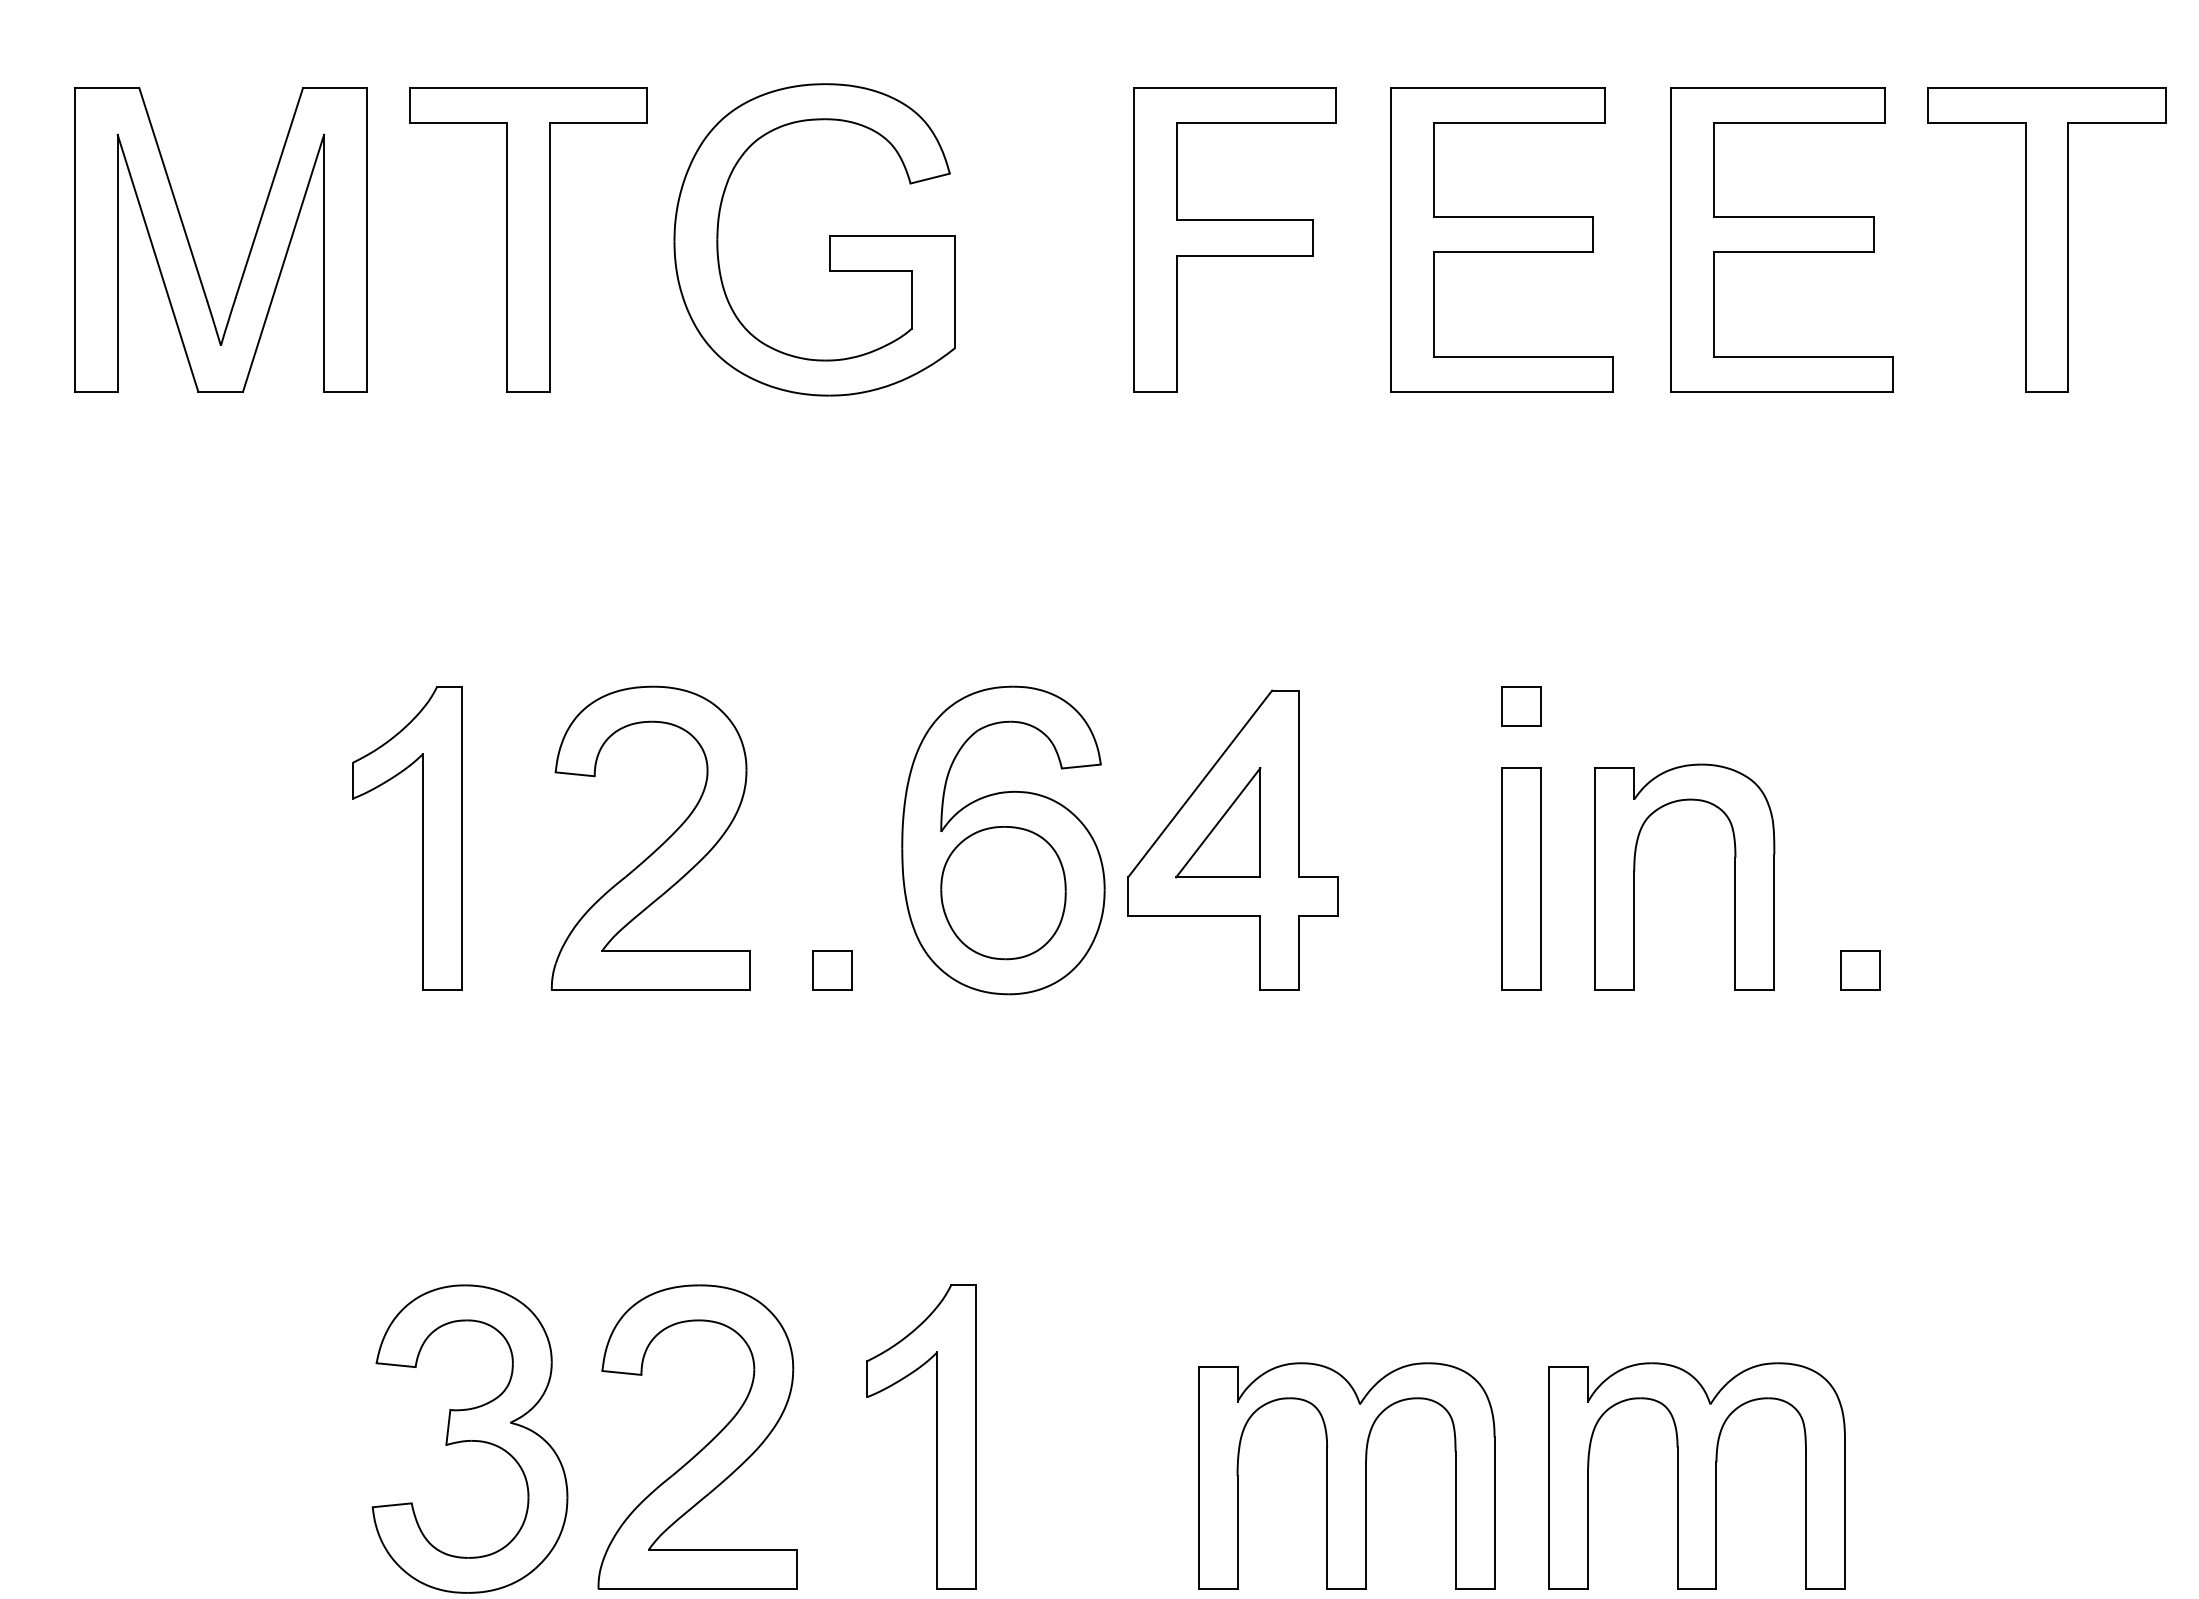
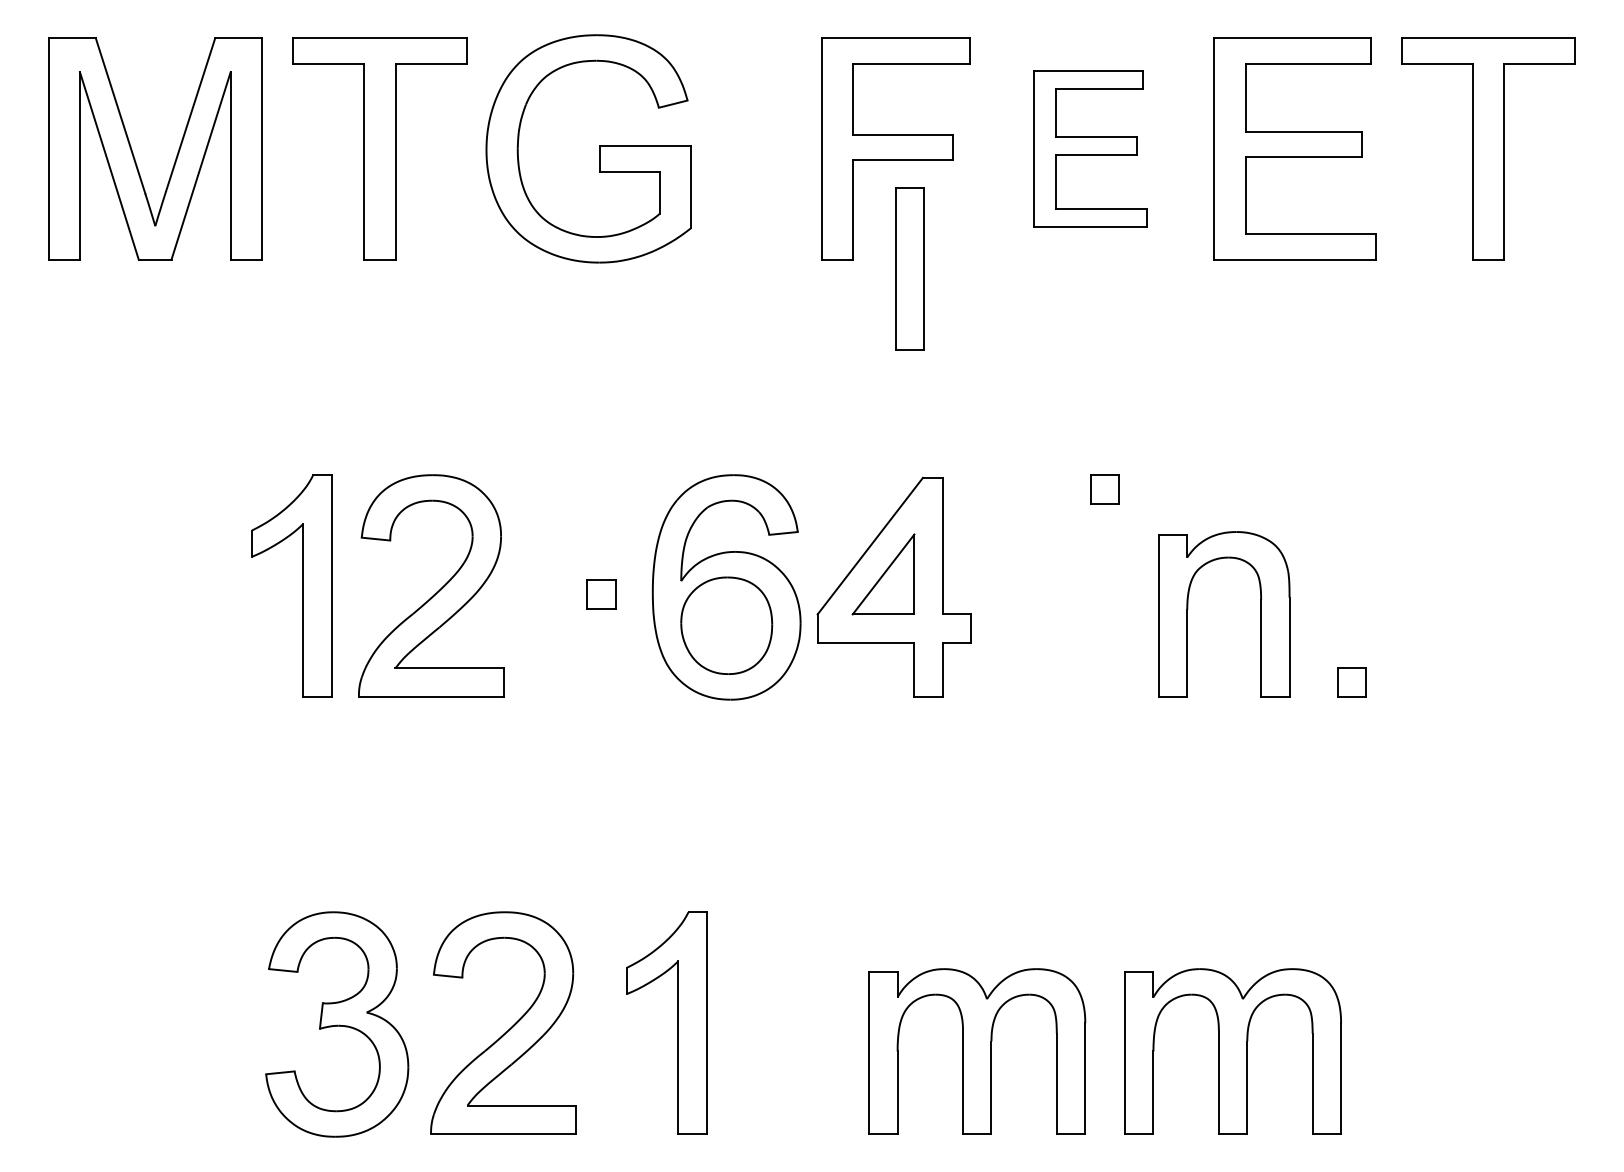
part: (1501, 239) -> (1090, 148), size x0.7
part: (659, 846) -> (437, 591), moved
part: (1520, 878) -> (909, 268), moved
part: (831, 970) -> (601, 594), moved

